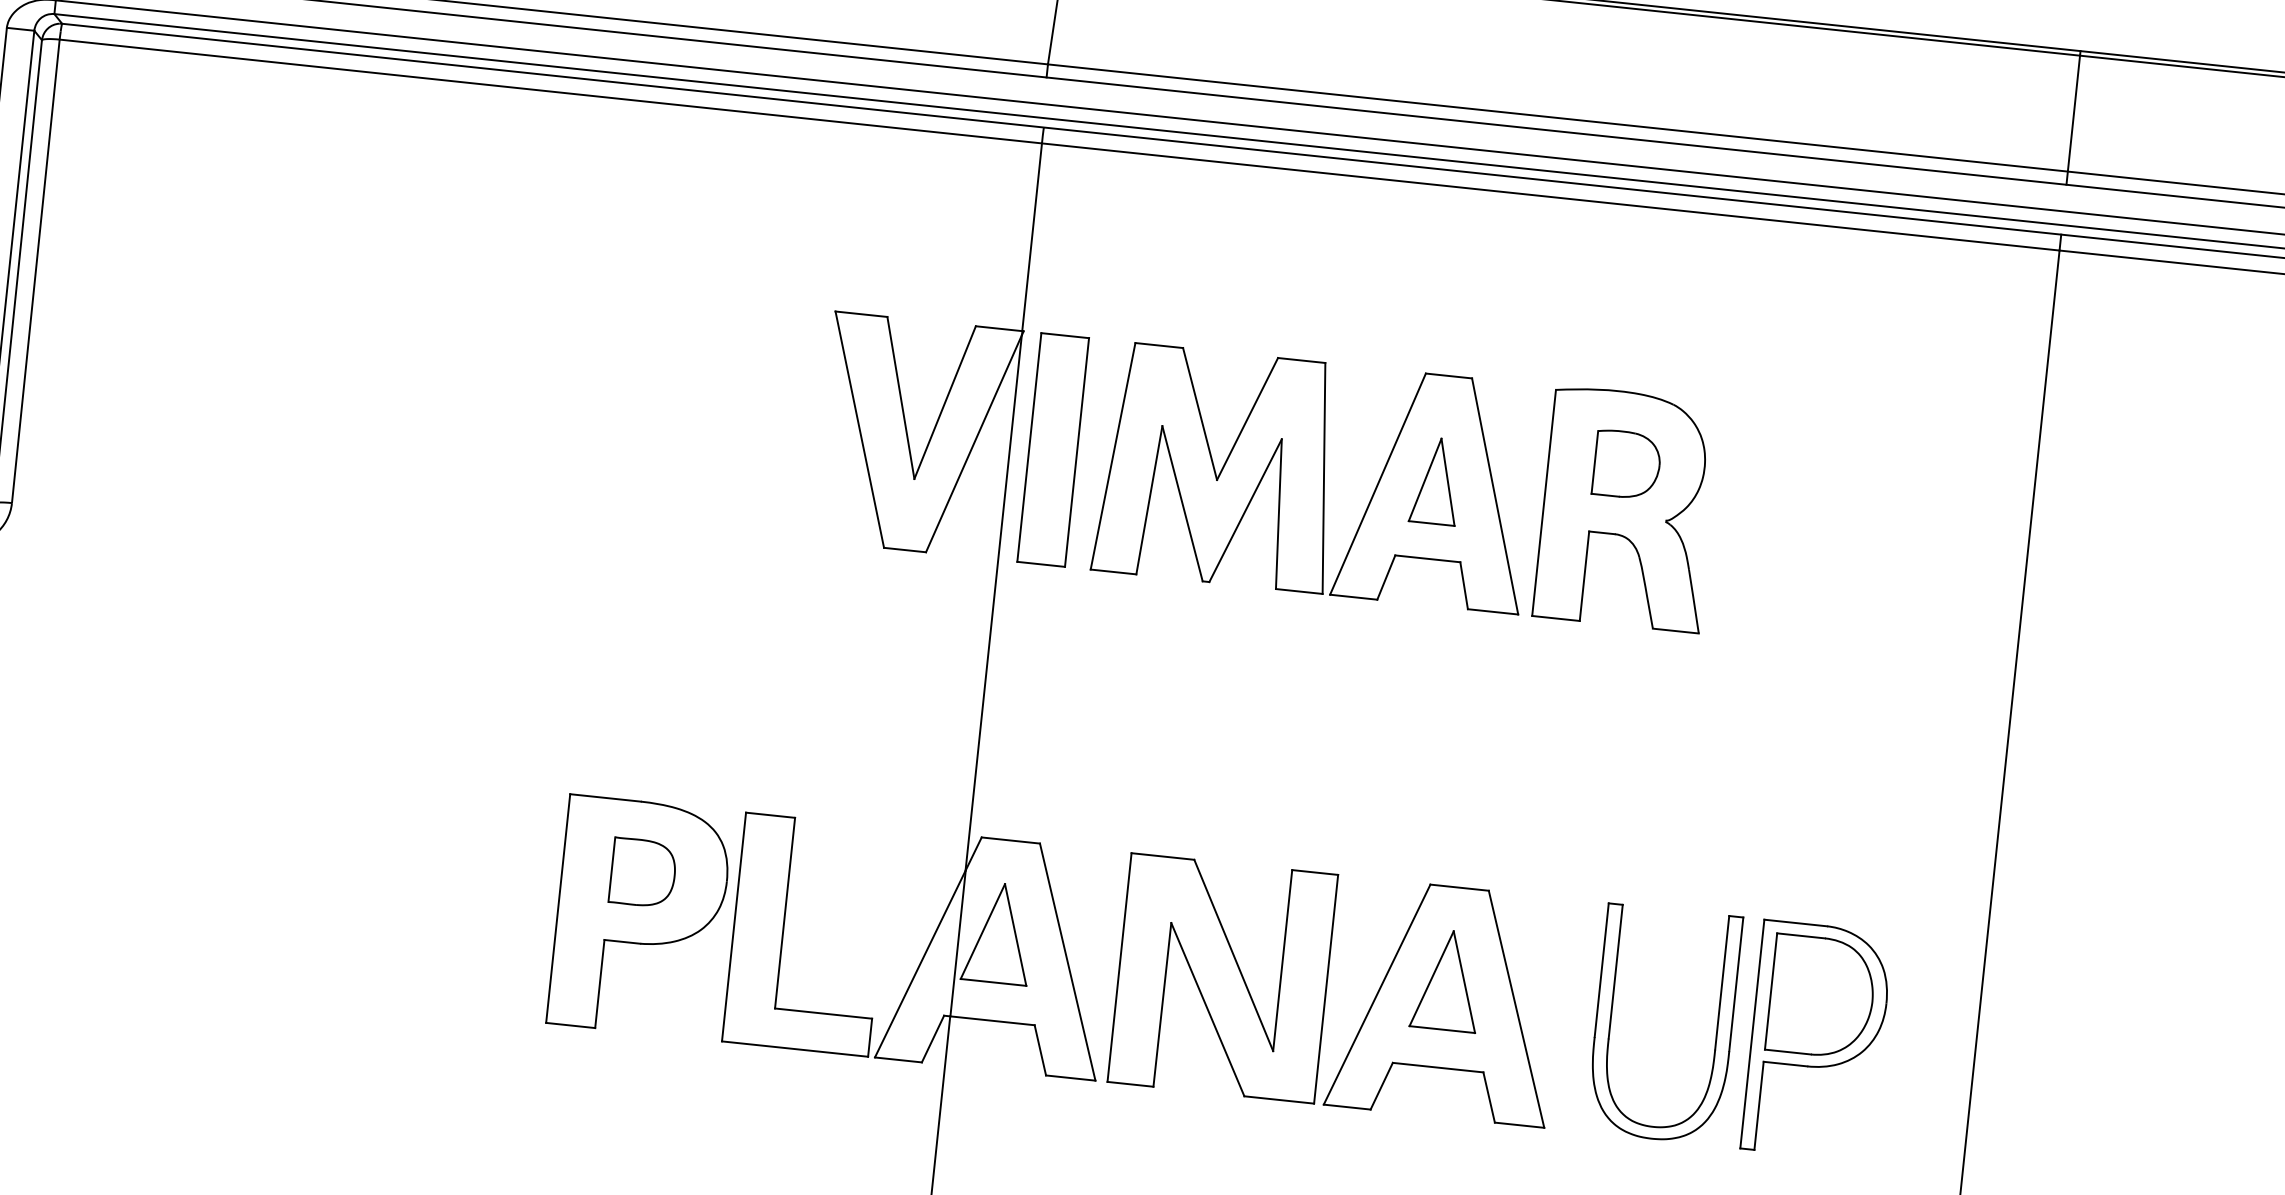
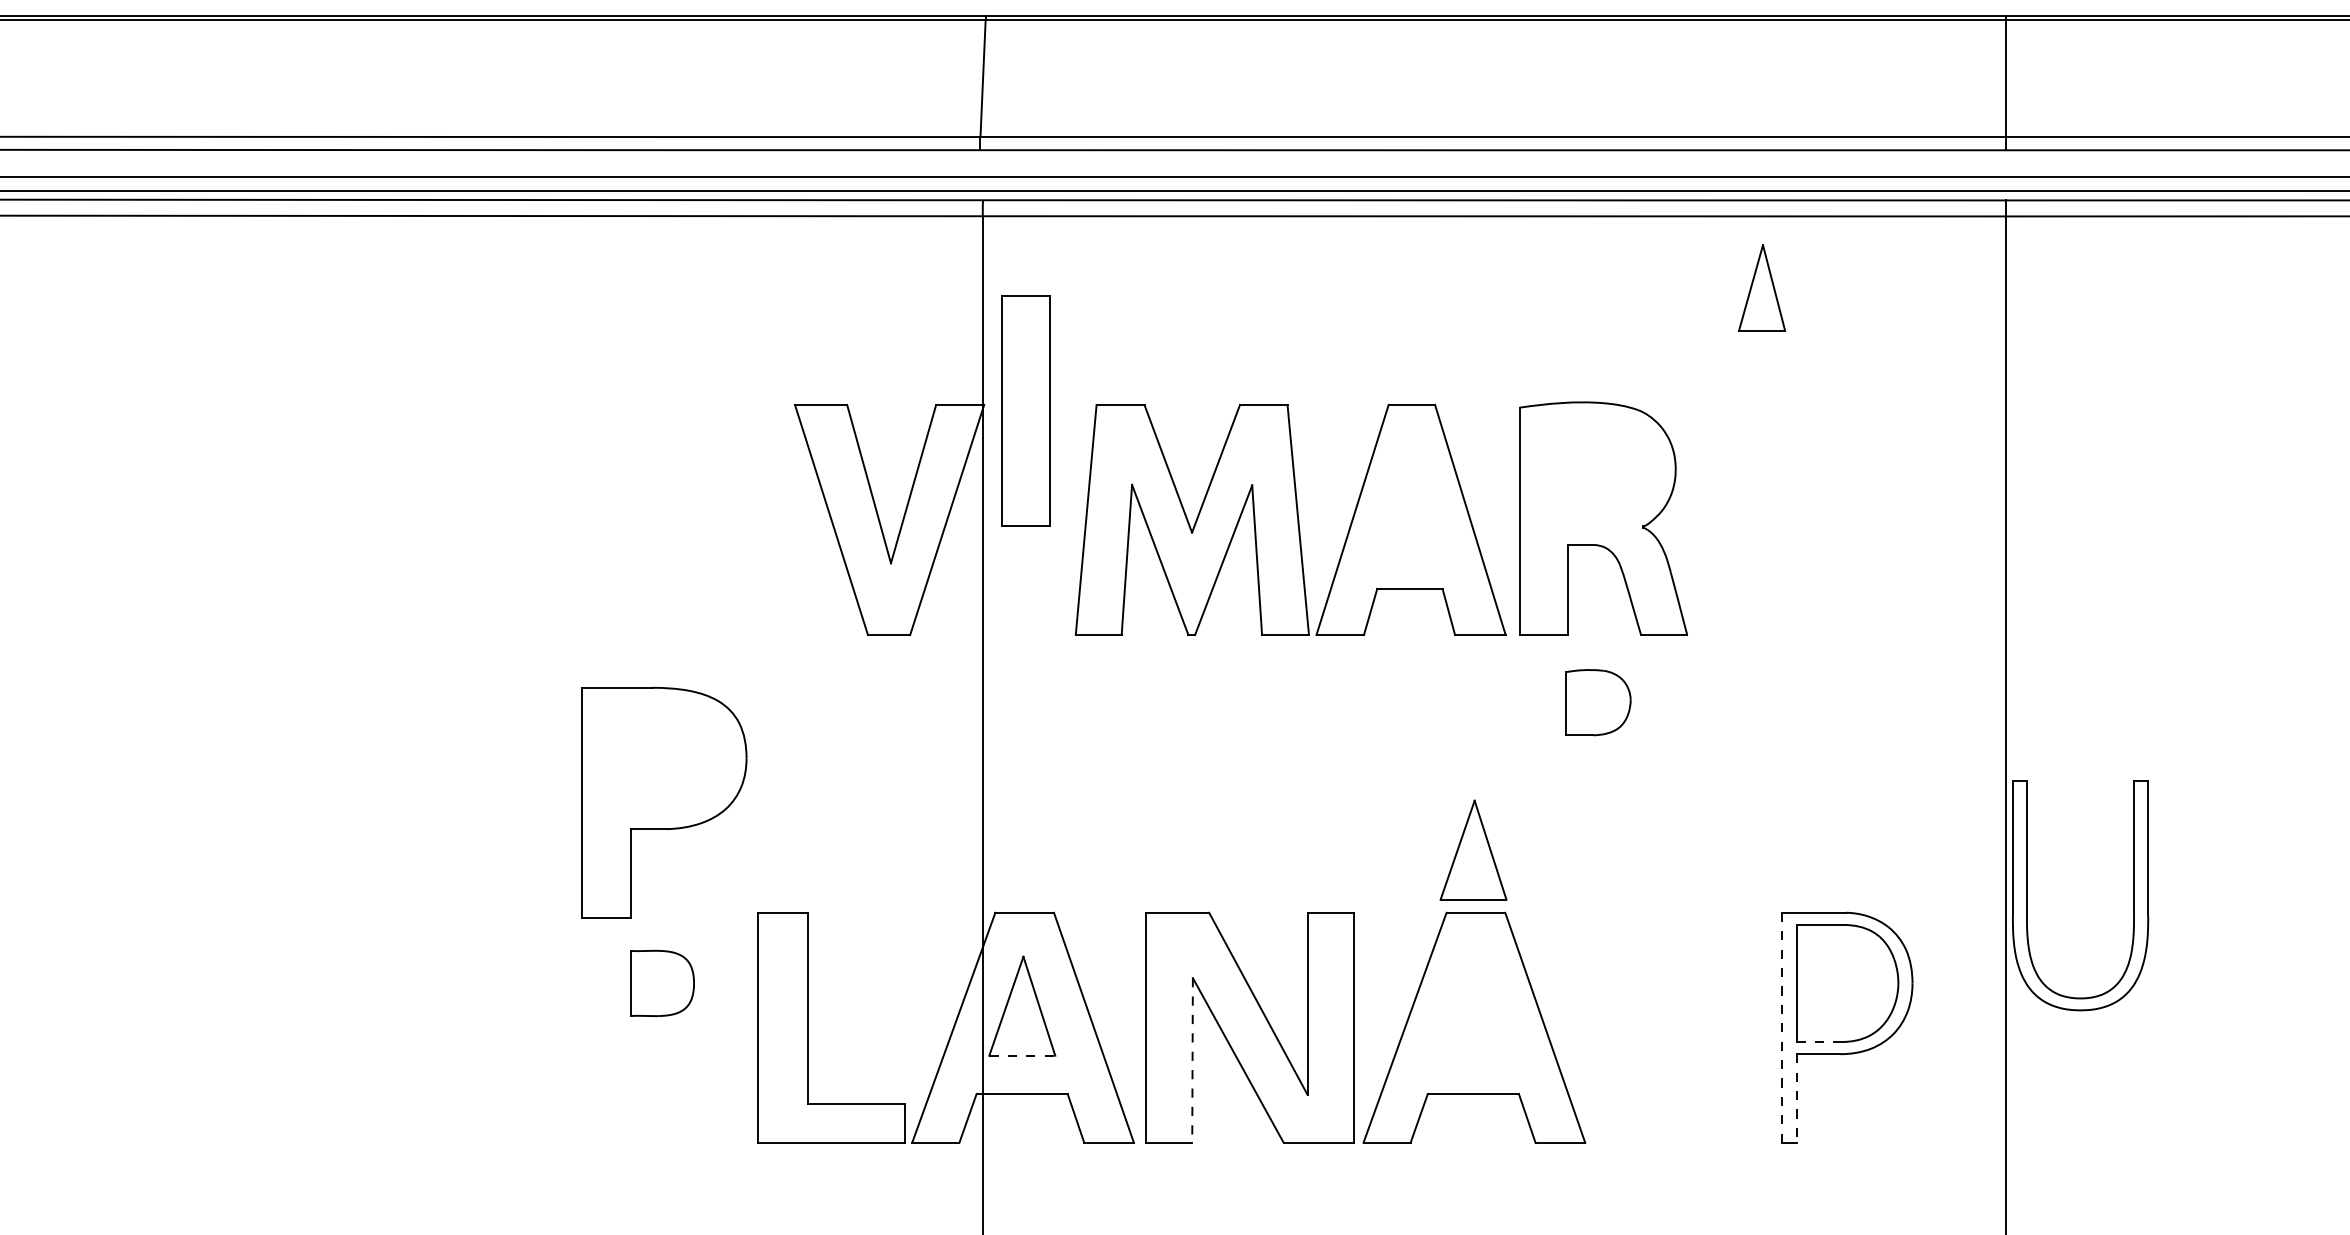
part: (1052, 449) -> (1025, 410), moved
part: (1627, 464) -> (1598, 702), moved
part: (1435, 480) -> (1761, 287), moved
part: (640, 916) -> (664, 802), moved
part: (1447, 979) -> (1473, 849), moved
line: (993, 982) -> (1022, 1055), solid -> dashed
line: (1162, 1004) -> (1192, 1060), solid -> dashed
part: (1611, 1018) -> (2027, 895), moved
line: (1752, 1033) -> (1782, 1027), solid -> dashed
line: (1788, 1051) -> (1820, 1041), solid -> dashed
line: (1759, 1105) -> (1796, 1098), solid -> dashed

